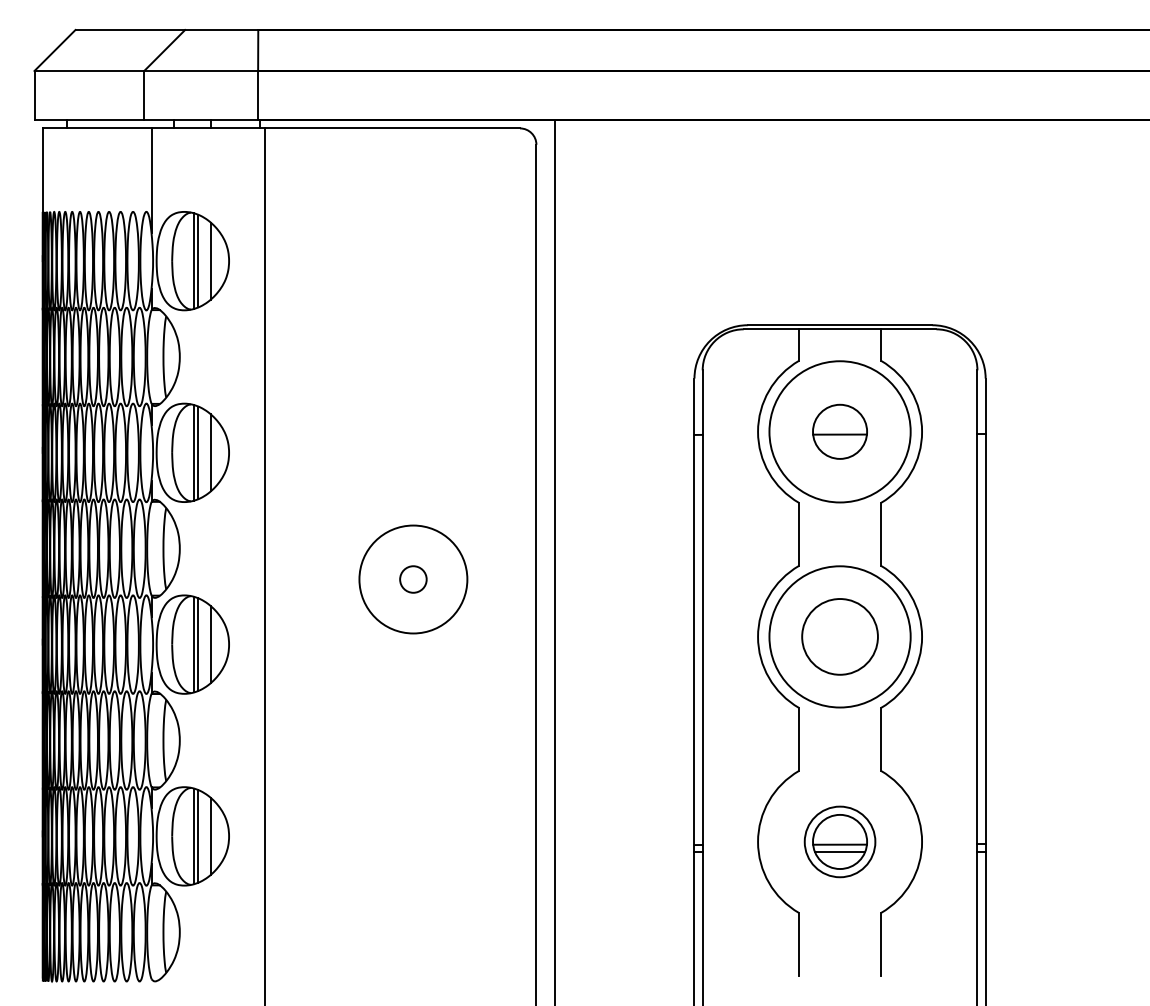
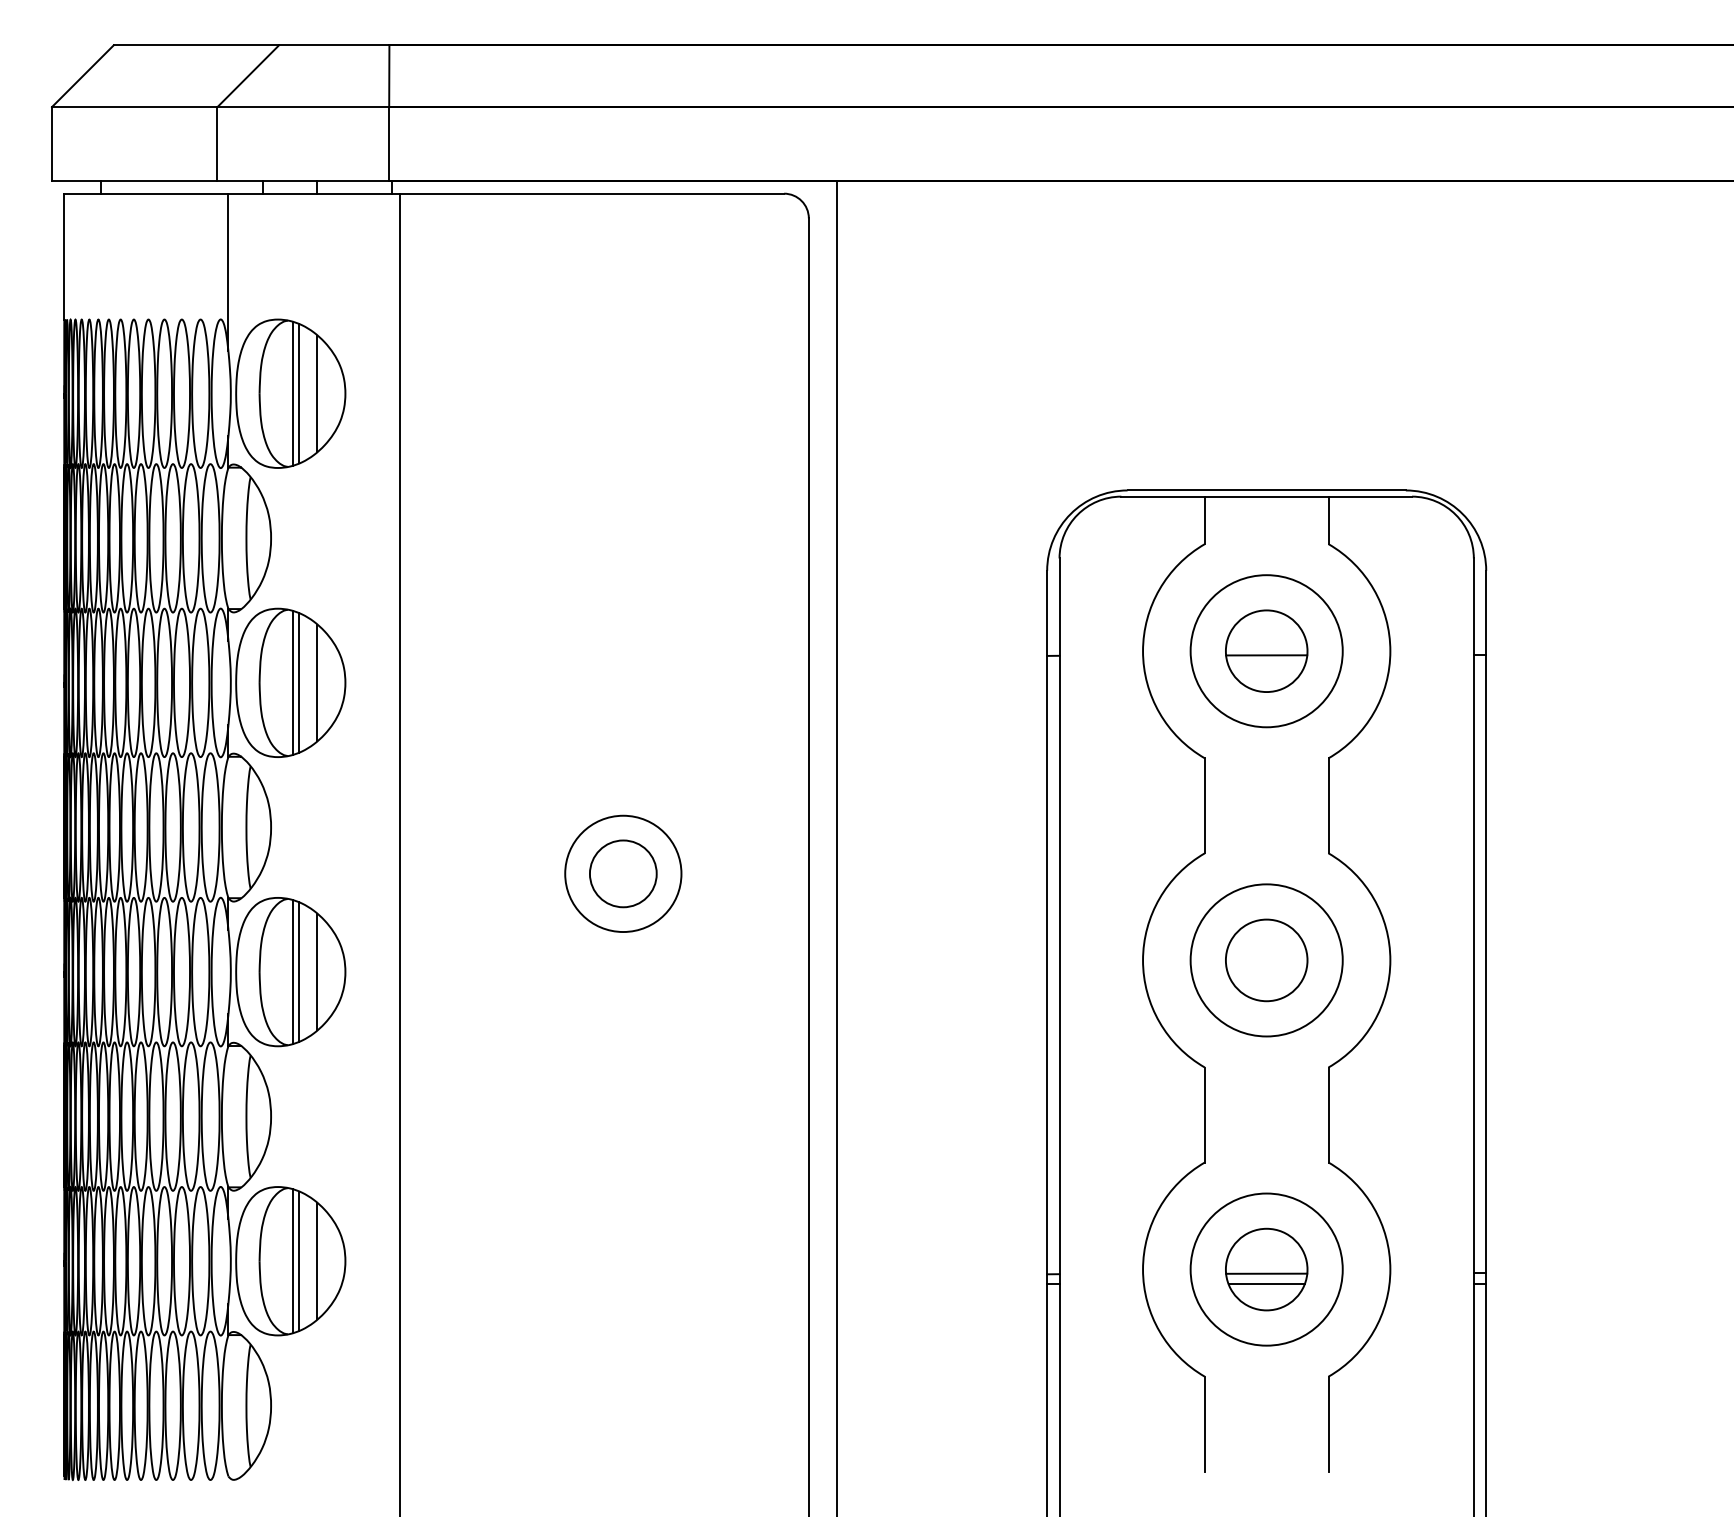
circle: (839, 431) -> (1265, 650), size x0.71
circle: (412, 579) -> (621, 873), size x0.71
circle: (413, 579) -> (623, 873), size x1.67
circle: (839, 636) -> (1265, 959), size x0.71
circle: (840, 636) -> (1267, 959), size x0.71
circle: (839, 841) -> (1265, 1268), size x1.43

